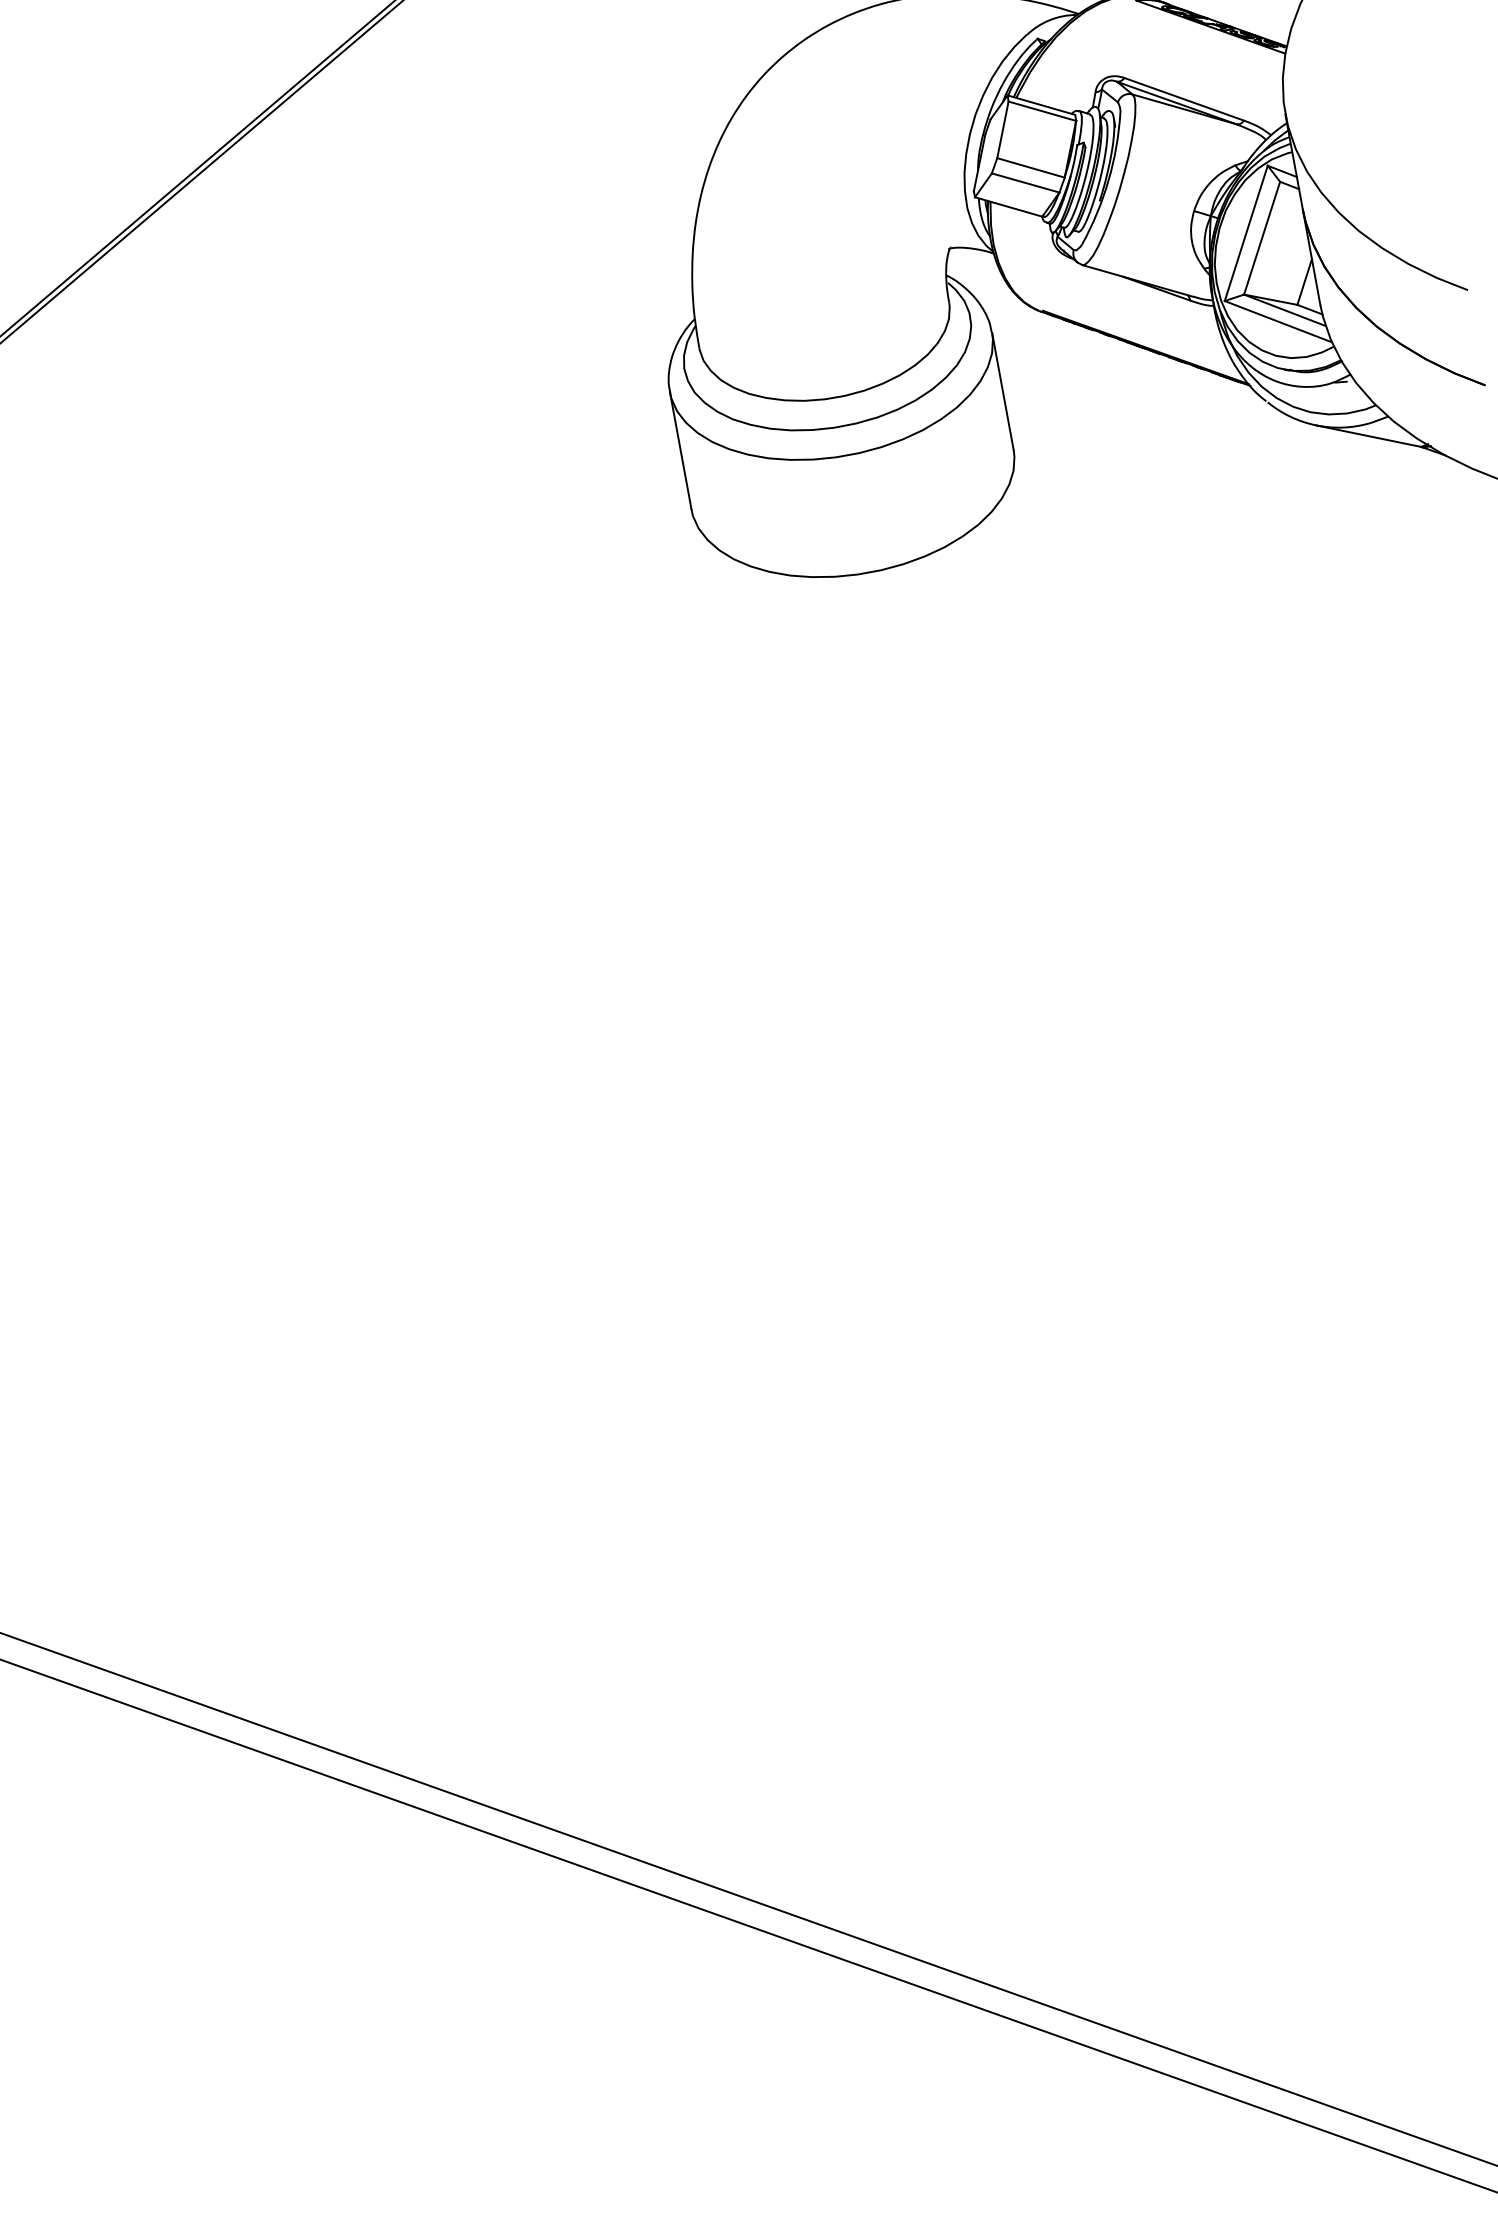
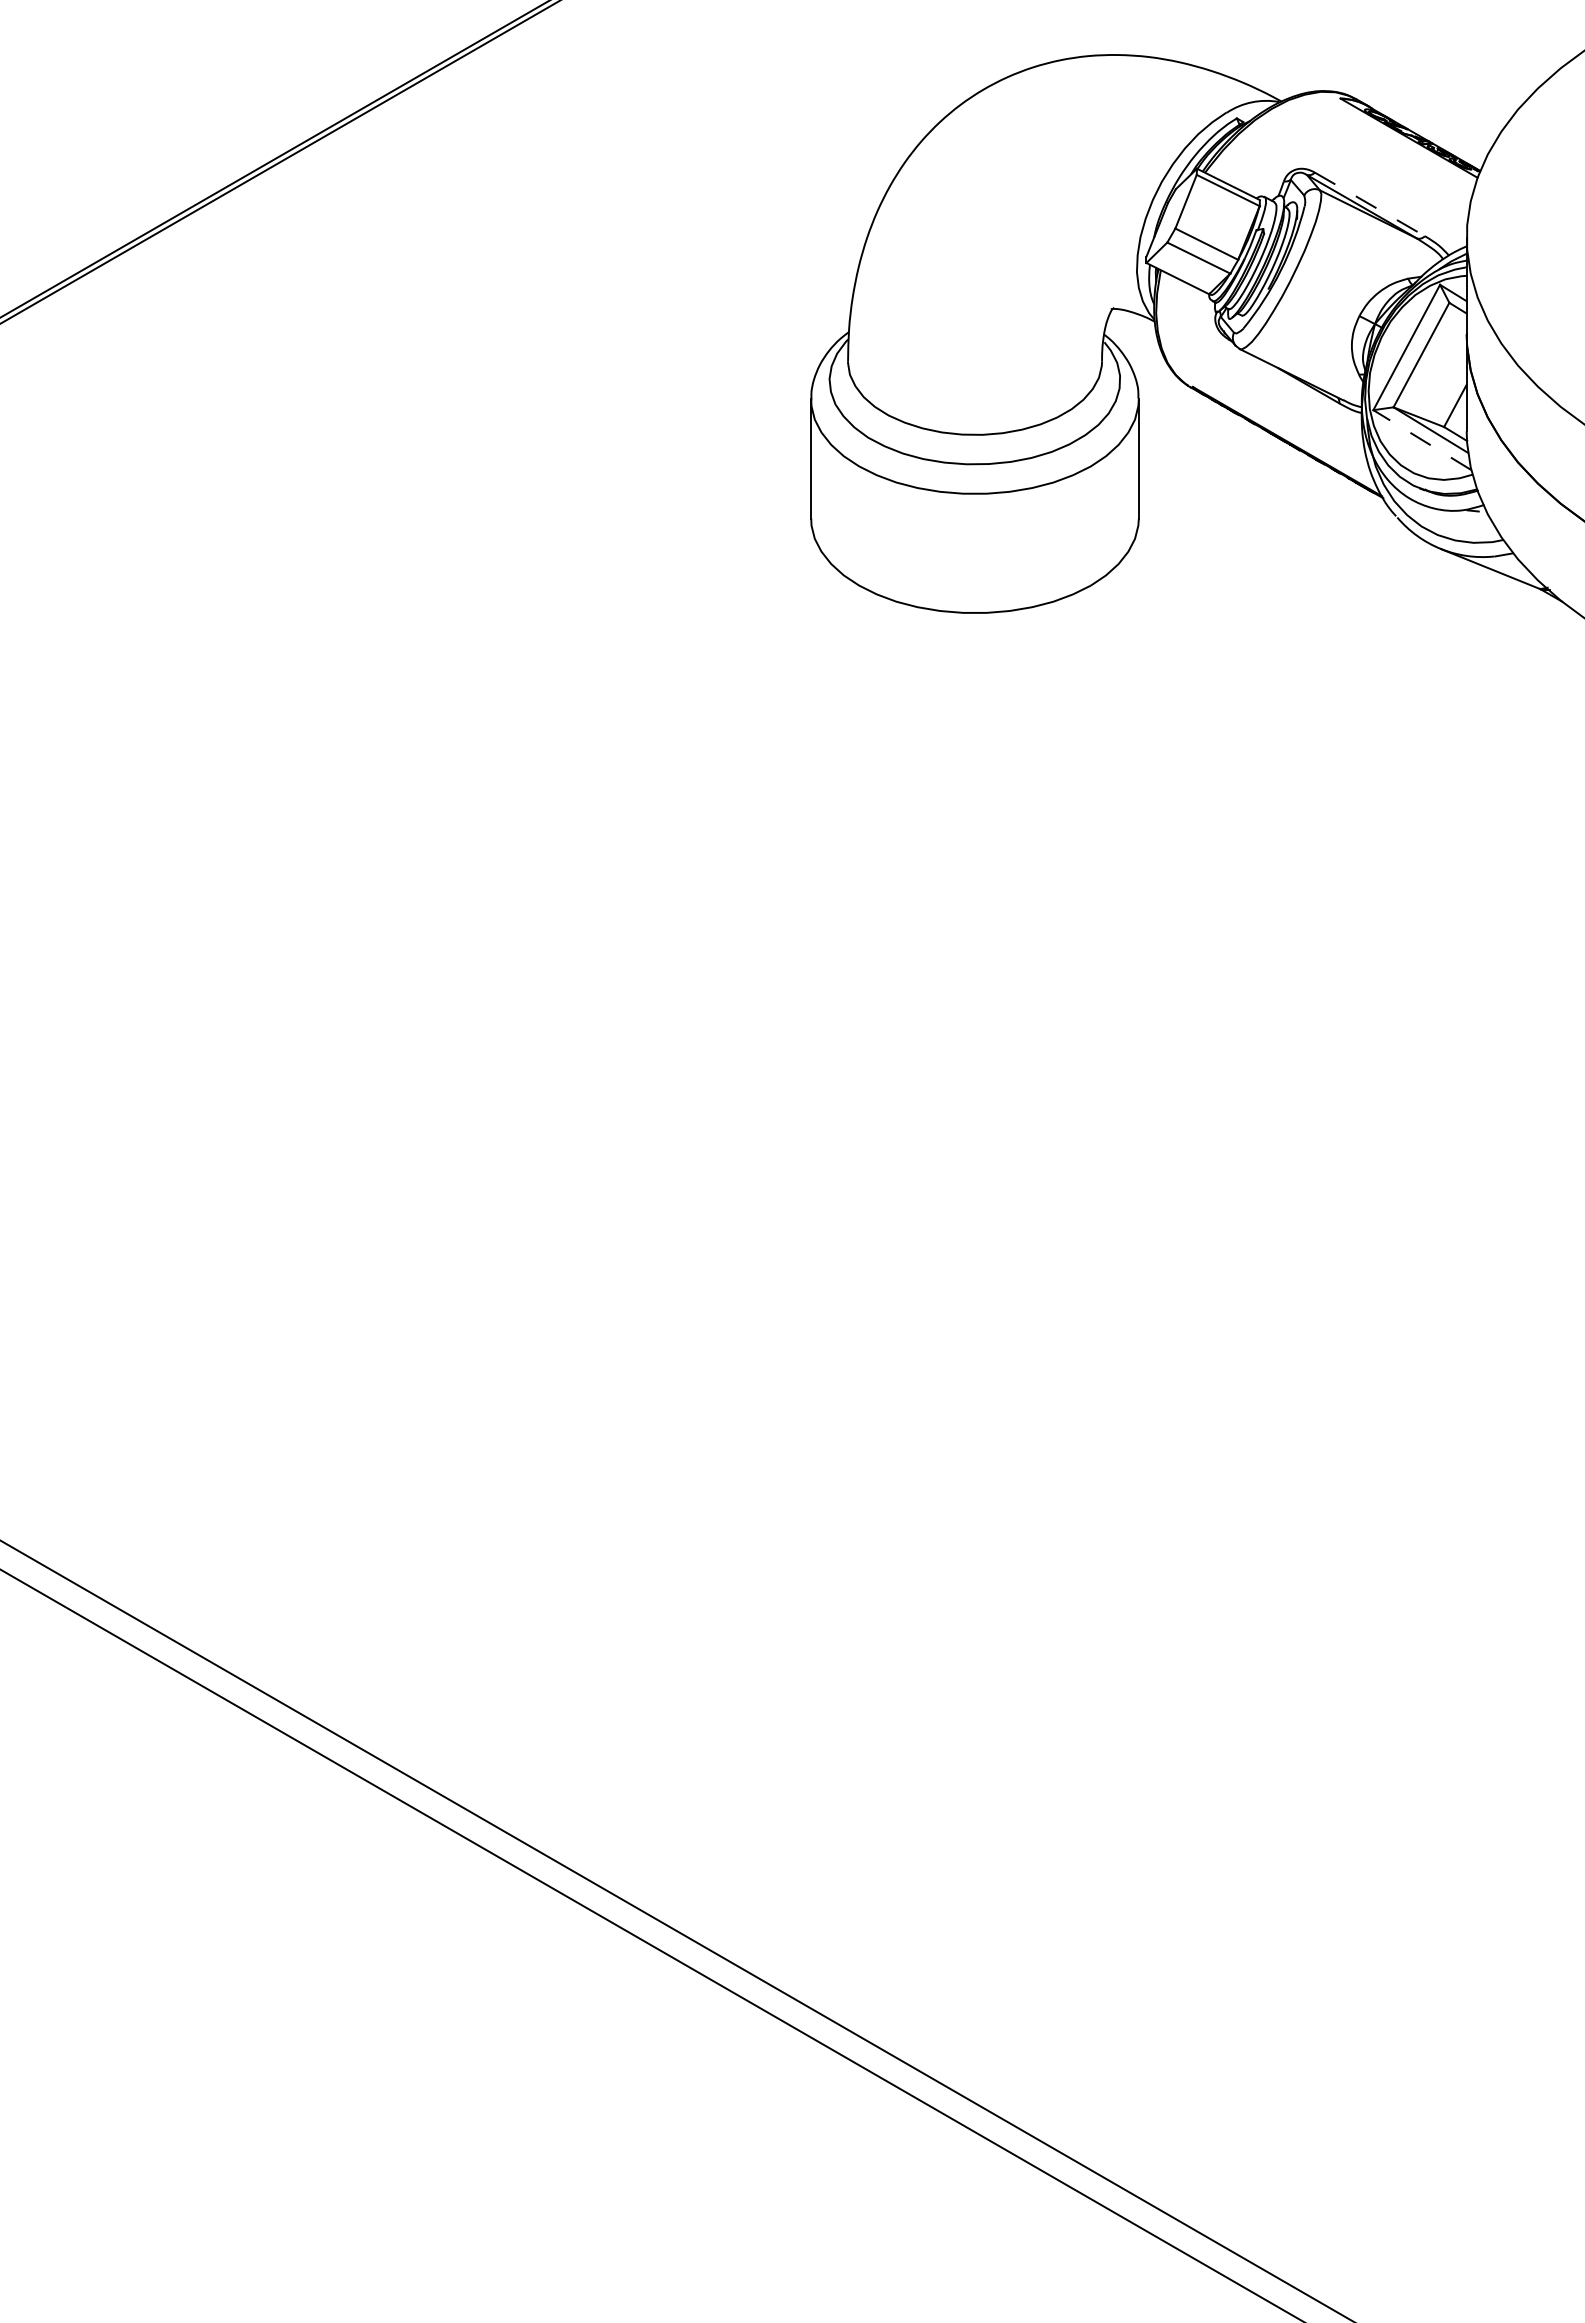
line: (1183, 99) -> (1369, 204), solid -> dashed
line: (1277, 321) -> (1421, 439), solid -> dashed

